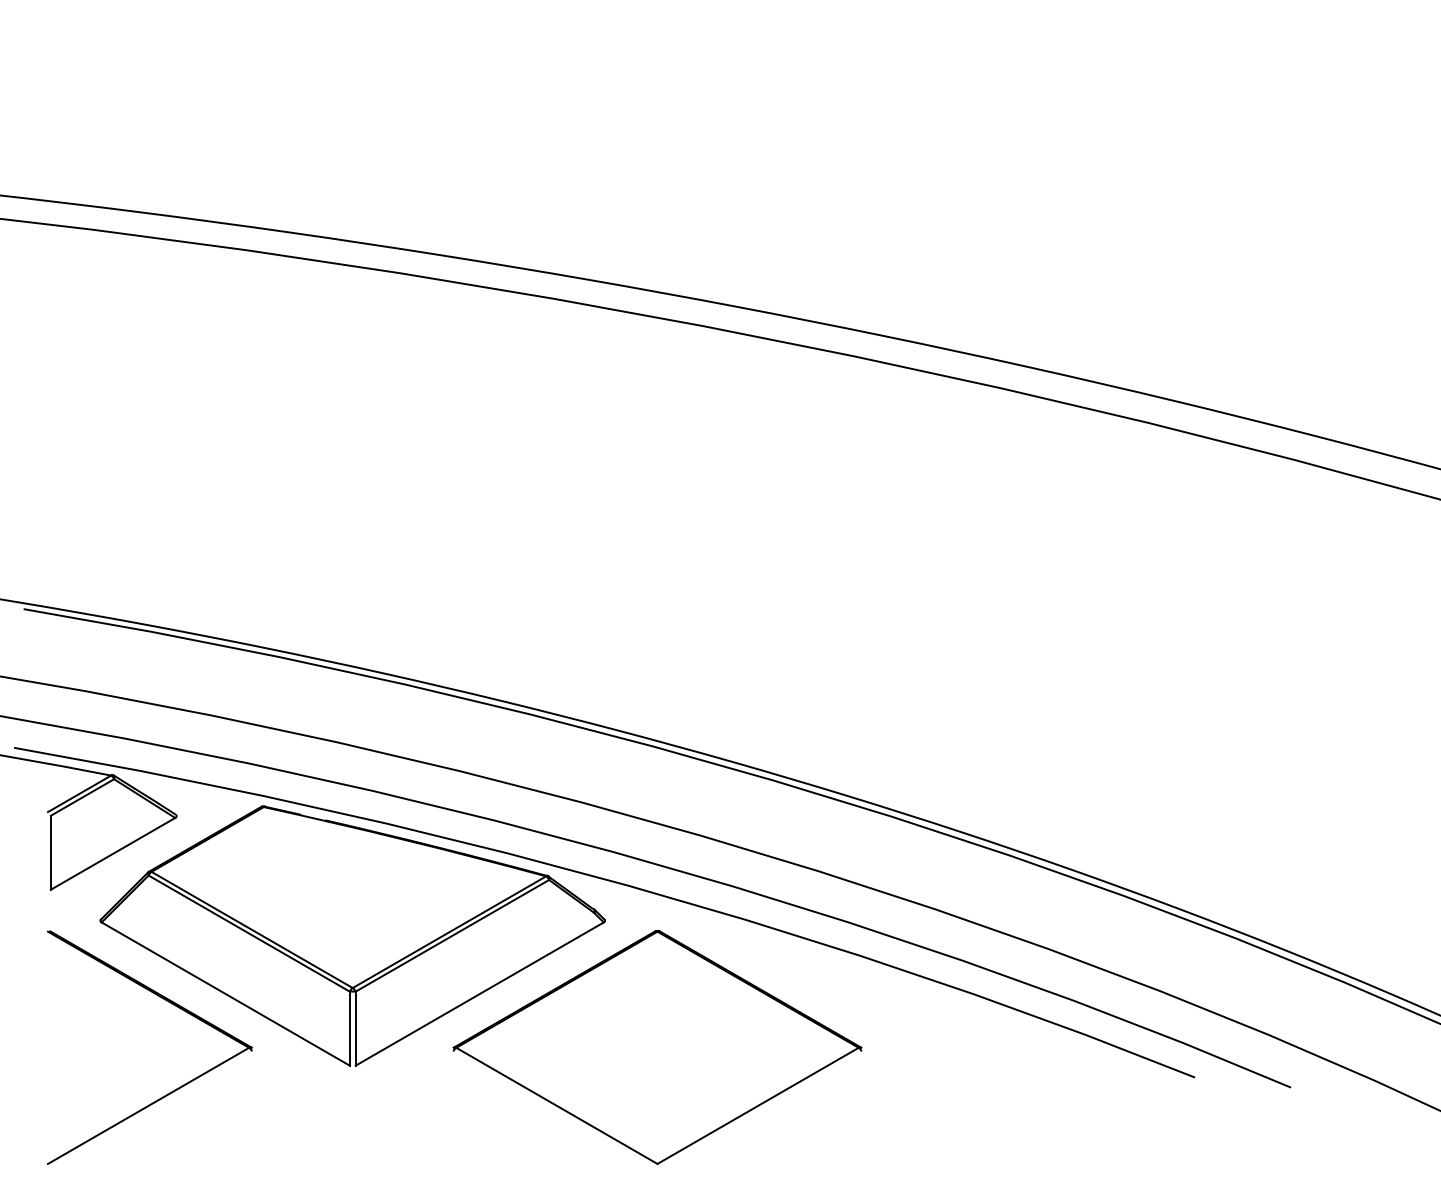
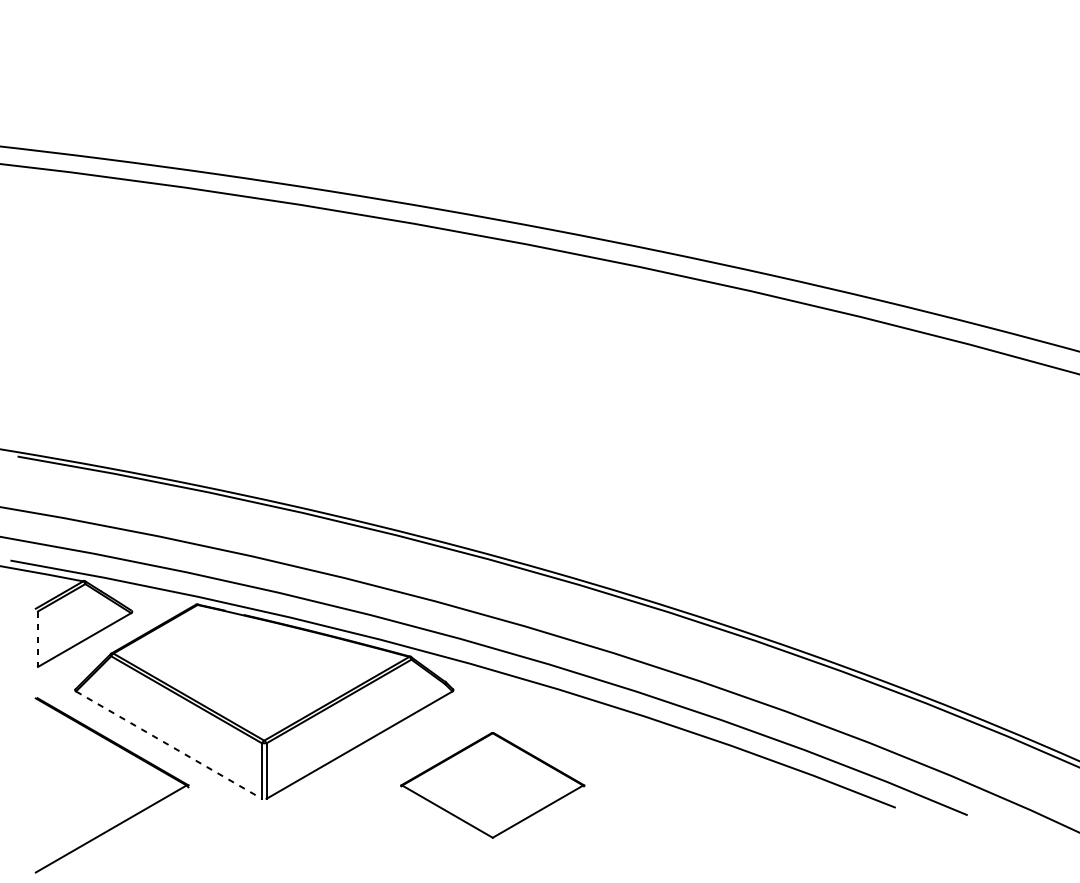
line: (50, 853) -> (37, 639), solid -> dashed
line: (226, 994) -> (169, 745), solid -> dashed
part: (657, 1047) -> (492, 785), size x0.6

